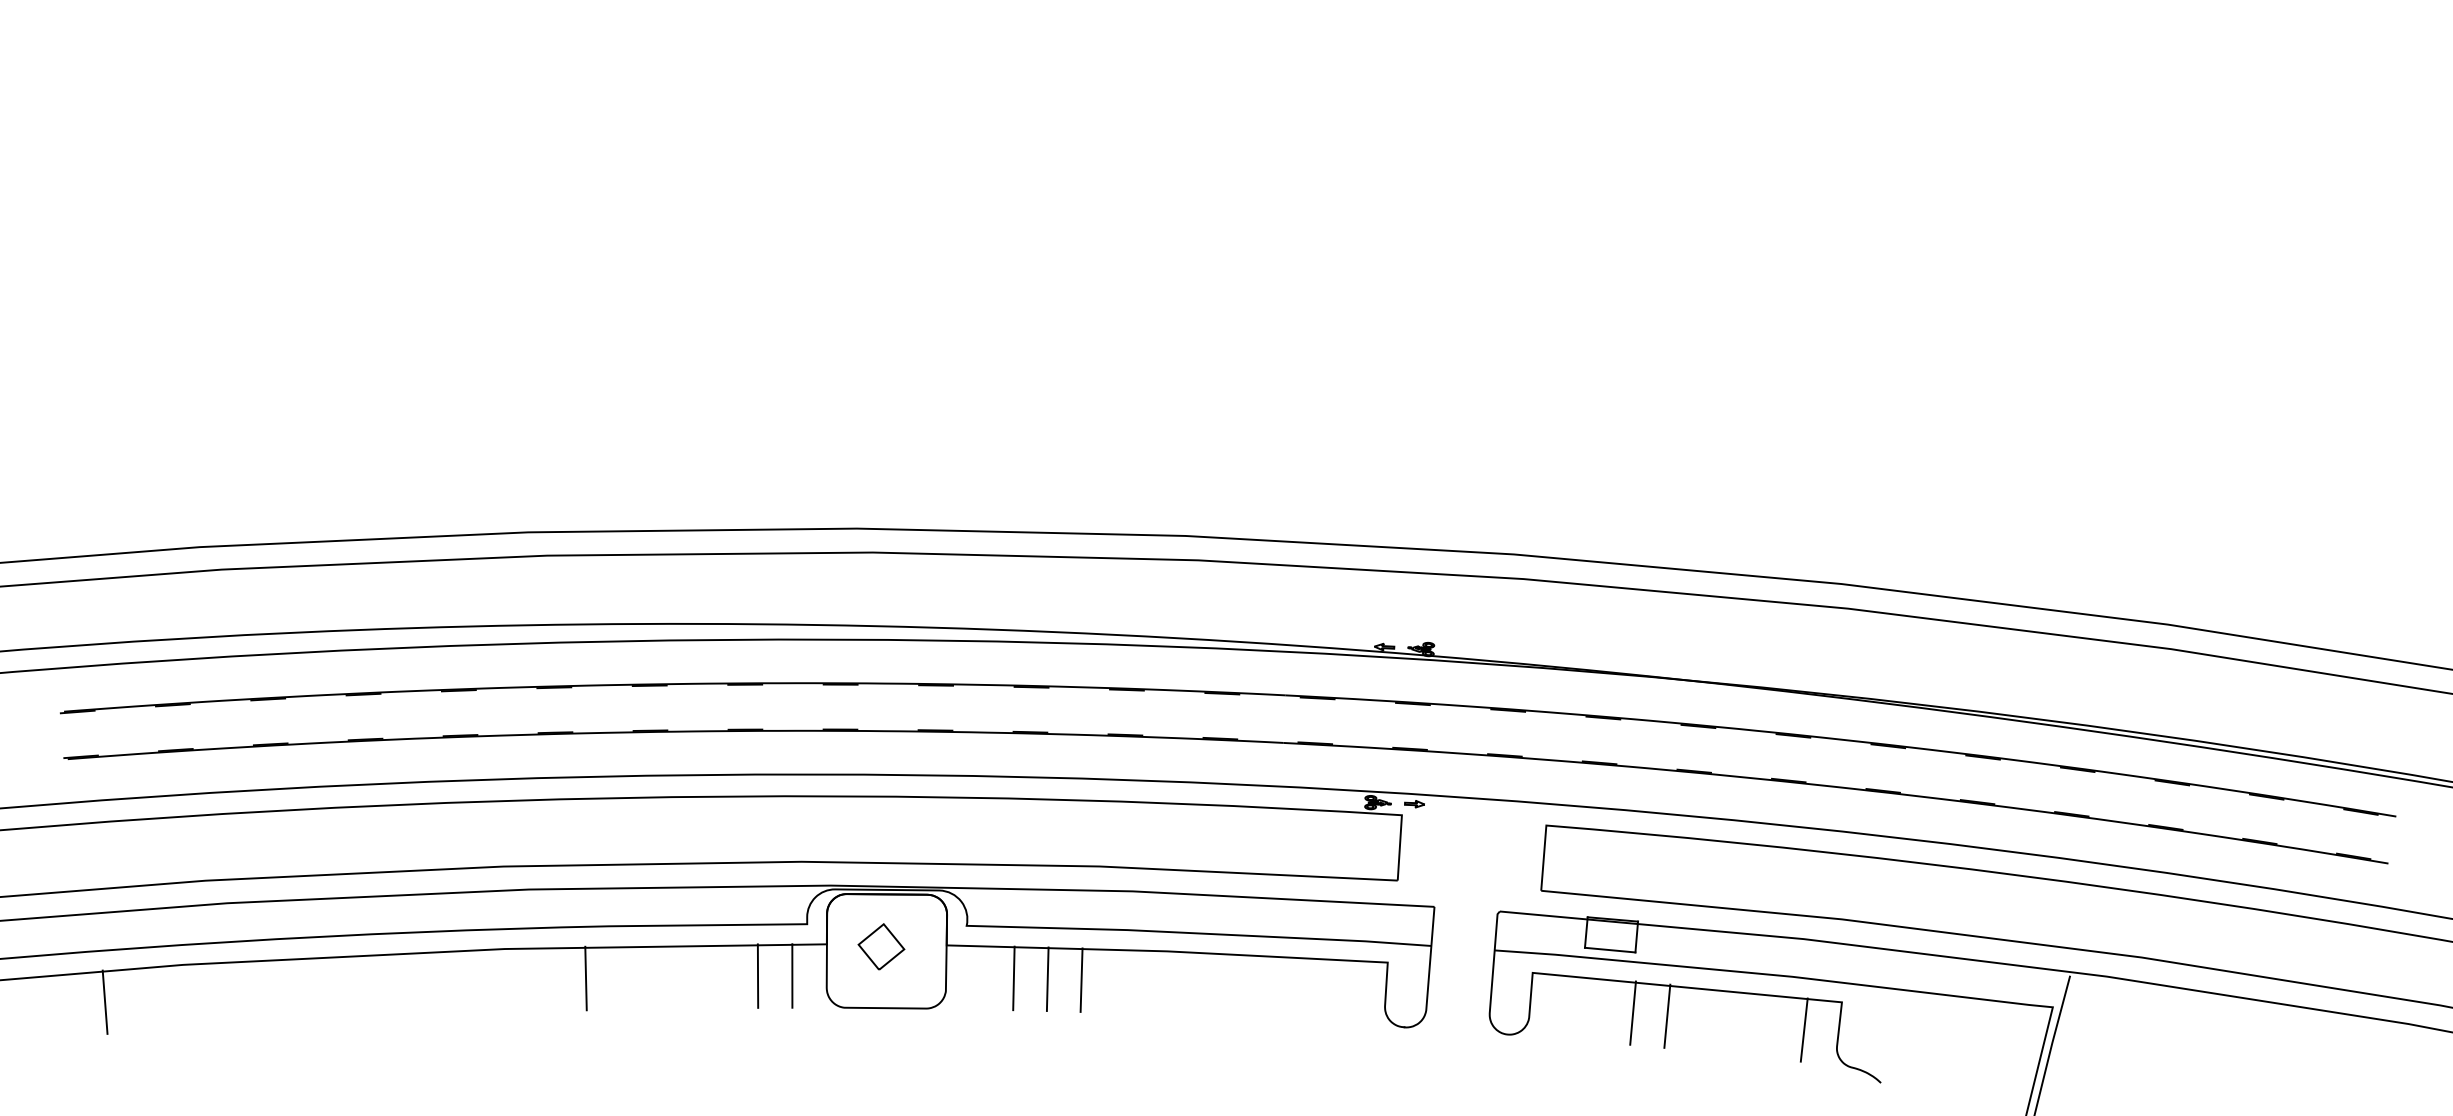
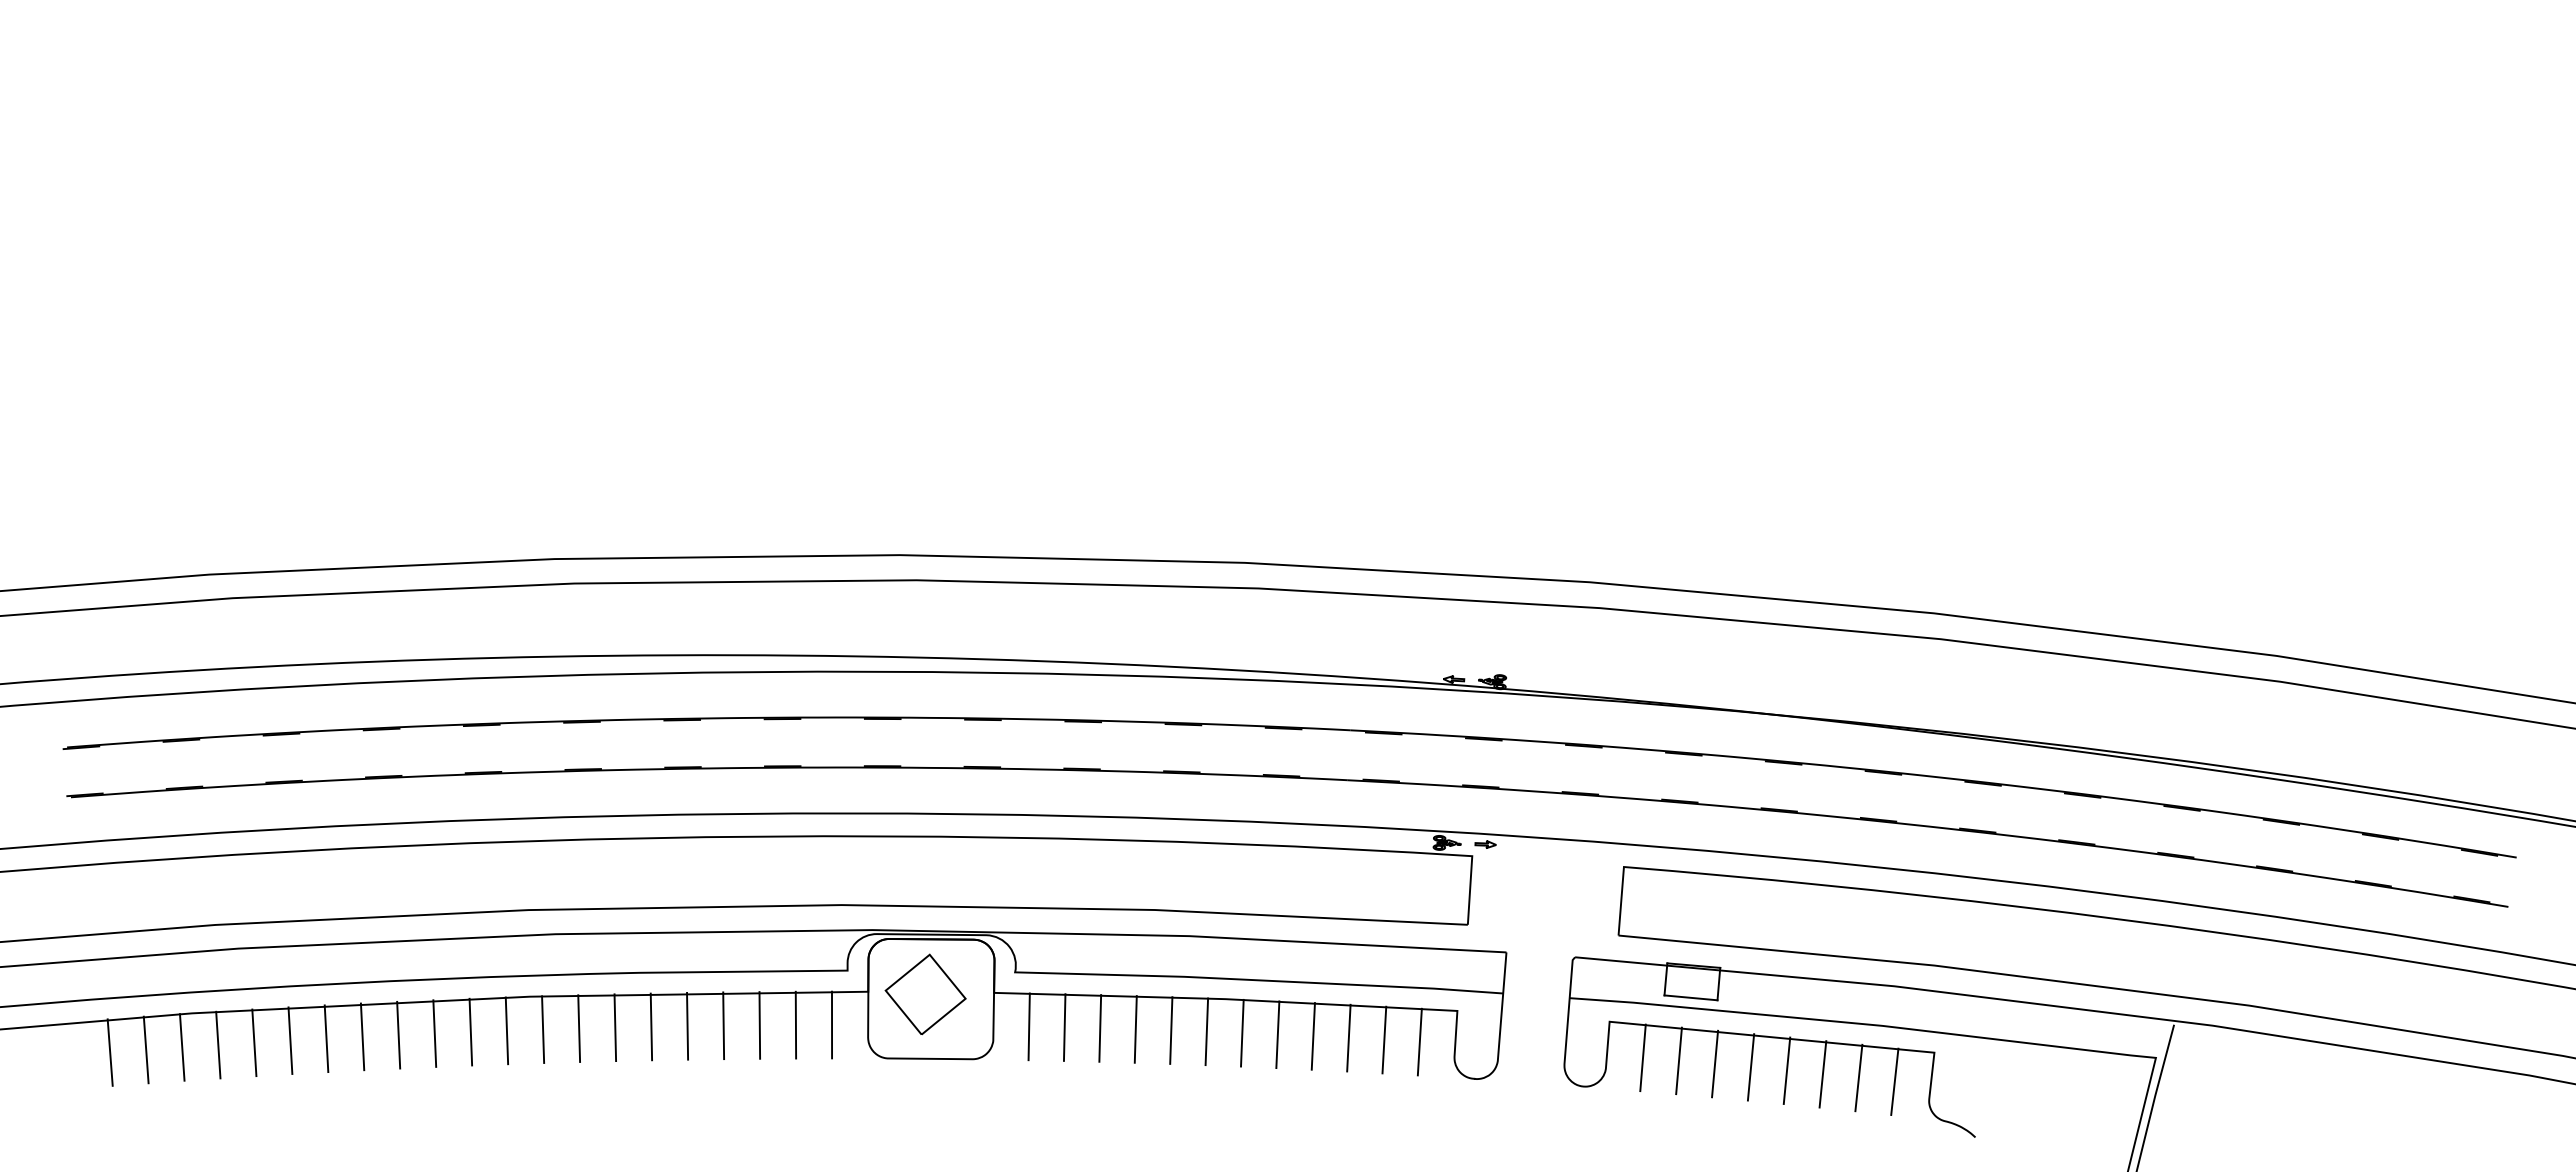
part: (881, 946) -> (925, 994), size x1.67
line: (654, 976) -> (687, 1025), added
line: (689, 976) -> (723, 1025), added
line: (723, 976) -> (759, 1025), added
line: (620, 977) -> (651, 1026), added
line: (979, 977) -> (1028, 1026), added
line: (551, 979) -> (579, 1028), added
line: (517, 980) -> (543, 1029), added
line: (482, 981) -> (506, 1030), added
line: (1115, 981) -> (1171, 1030), added
line: (448, 982) -> (470, 1031), added
line: (1148, 982) -> (1206, 1031), added
line: (1183, 983) -> (1242, 1032), added
line: (413, 984) -> (434, 1033), added
line: (379, 985) -> (398, 1034), added
line: (1216, 985) -> (1277, 1034), added
line: (345, 986) -> (362, 1036), added
line: (1249, 986) -> (1312, 1036), added
line: (1284, 987) -> (1348, 1037), added
line: (311, 988) -> (326, 1038), added
line: (1318, 989) -> (1384, 1039), added
line: (276, 990) -> (290, 1040), added
line: (1351, 991) -> (1419, 1041), added
line: (242, 992) -> (254, 1042), added
line: (208, 994) -> (218, 1044), added
line: (173, 997) -> (181, 1047), added
line: (138, 999) -> (145, 1049), added
line: (1564, 1006) -> (1642, 1057), added
line: (1598, 1009) -> (1678, 1060), added
line: (1701, 1019) -> (1786, 1070), added
line: (1735, 1023) -> (1822, 1074), added
line: (1769, 1025) -> (1858, 1077), added

